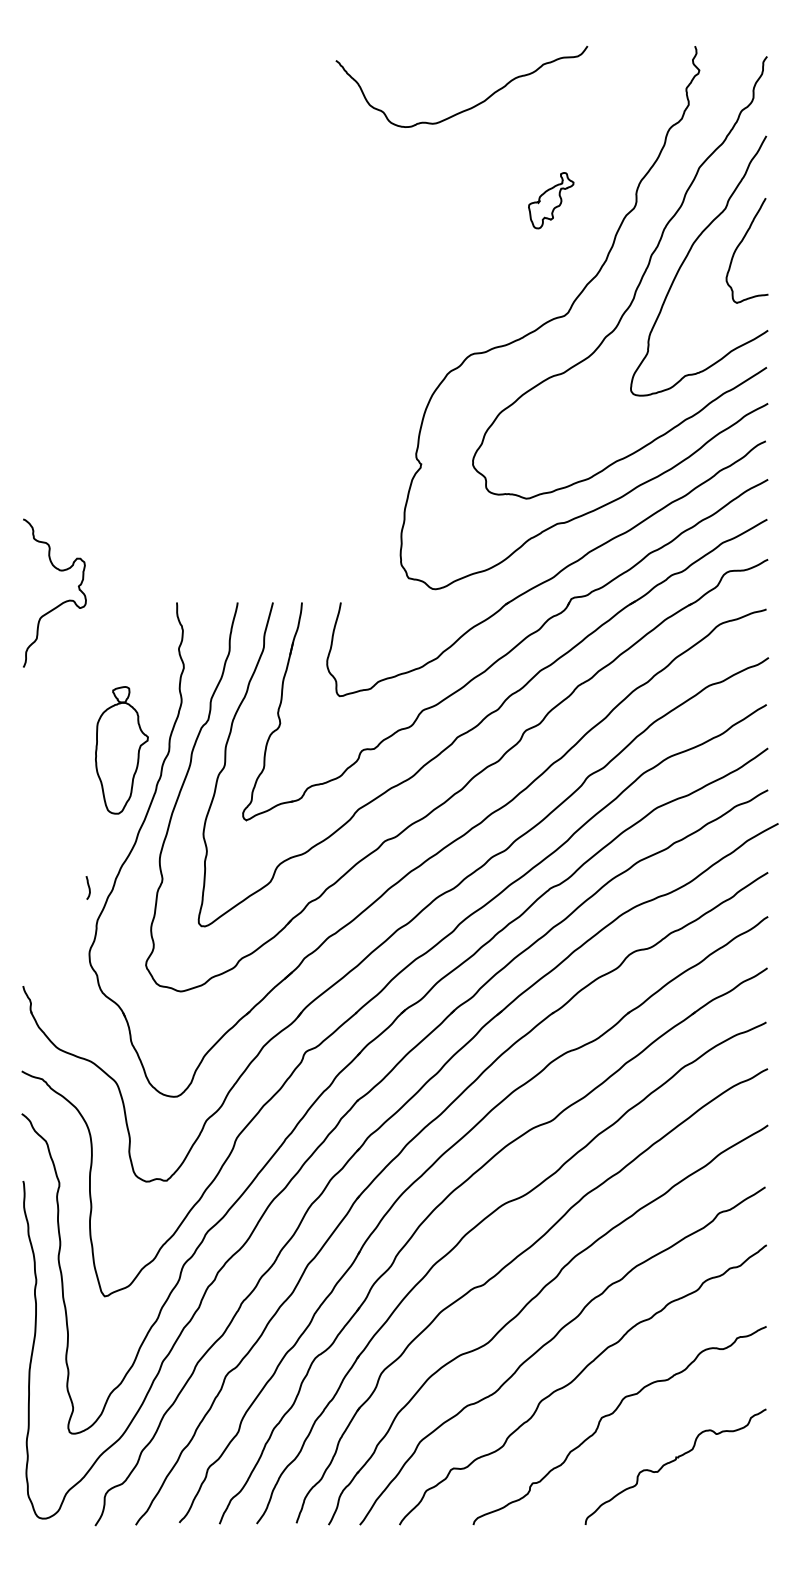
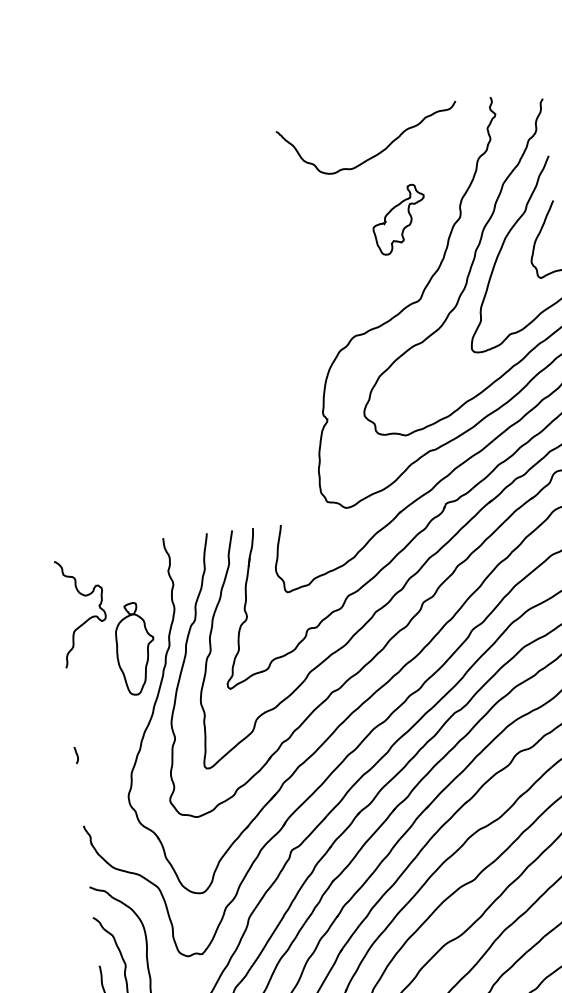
curve: (467, 108) -> (374, 155), moved
part: (551, 200) -> (399, 219), size x1.67
curve: (60, 603) -> (87, 619), moved
curve: (88, 887) -> (76, 755), moved

